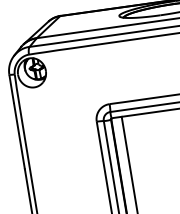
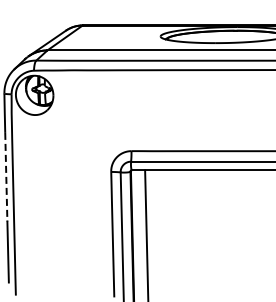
line: (19, 136) -> (6, 177), solid -> dashed

